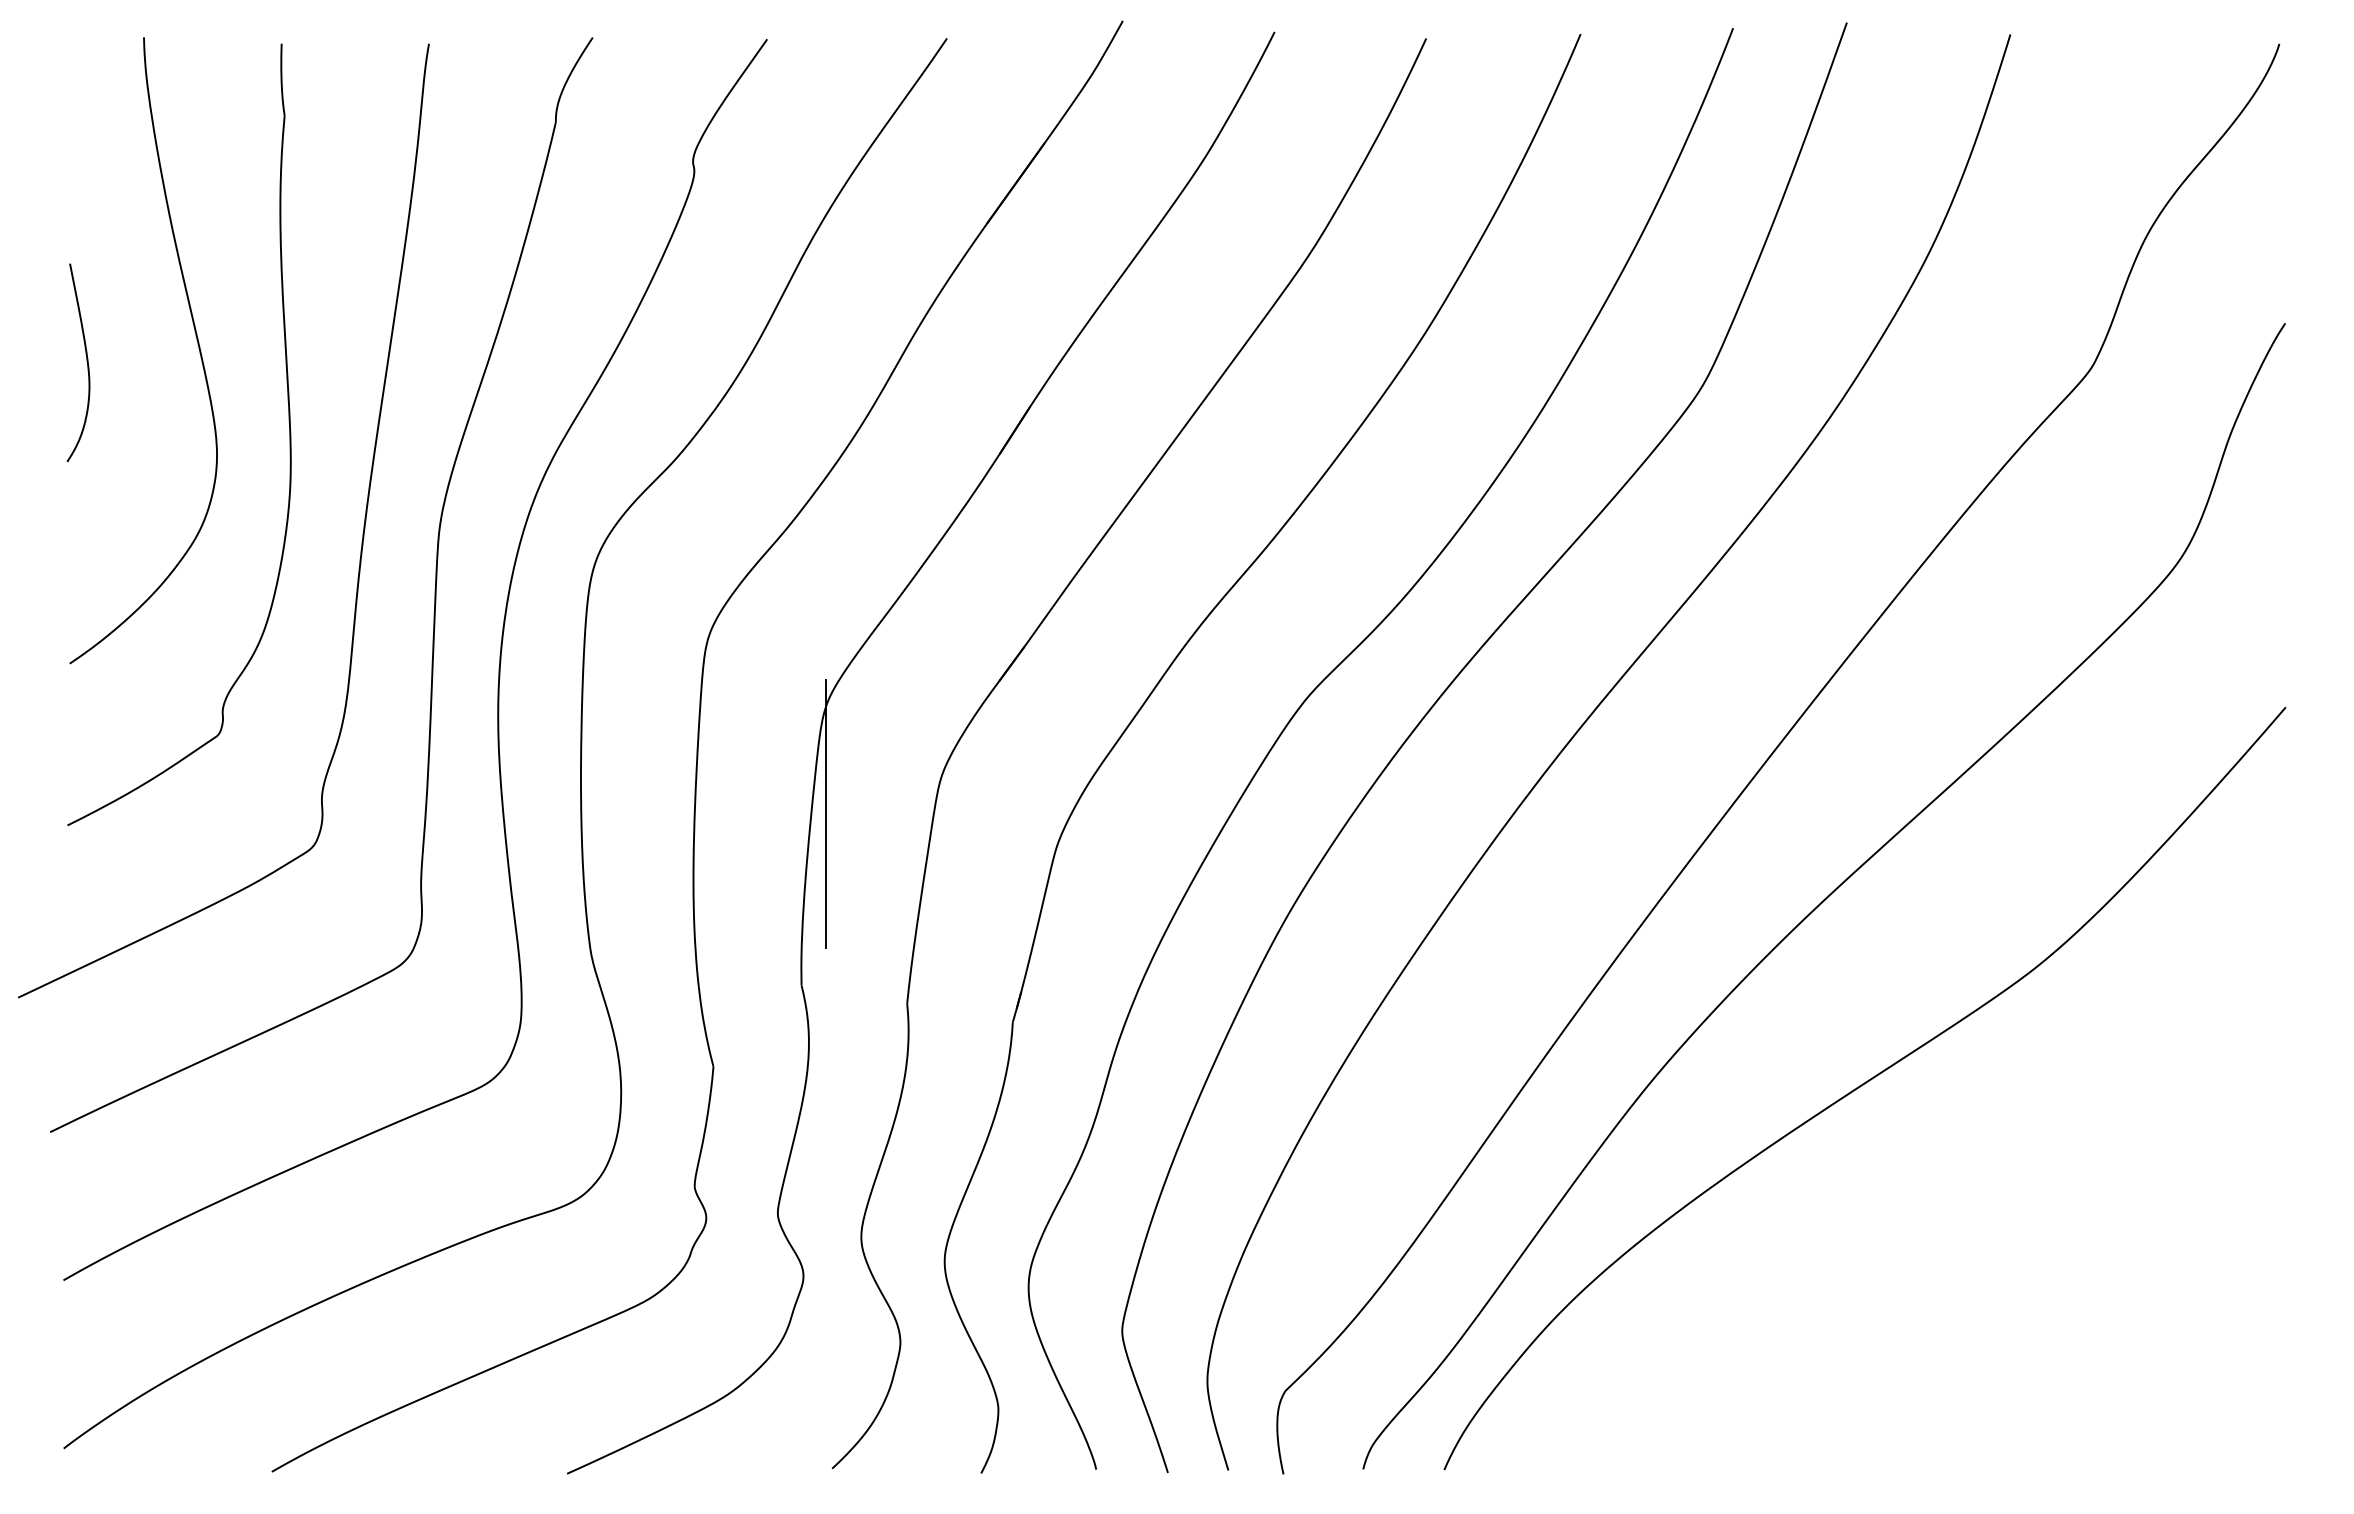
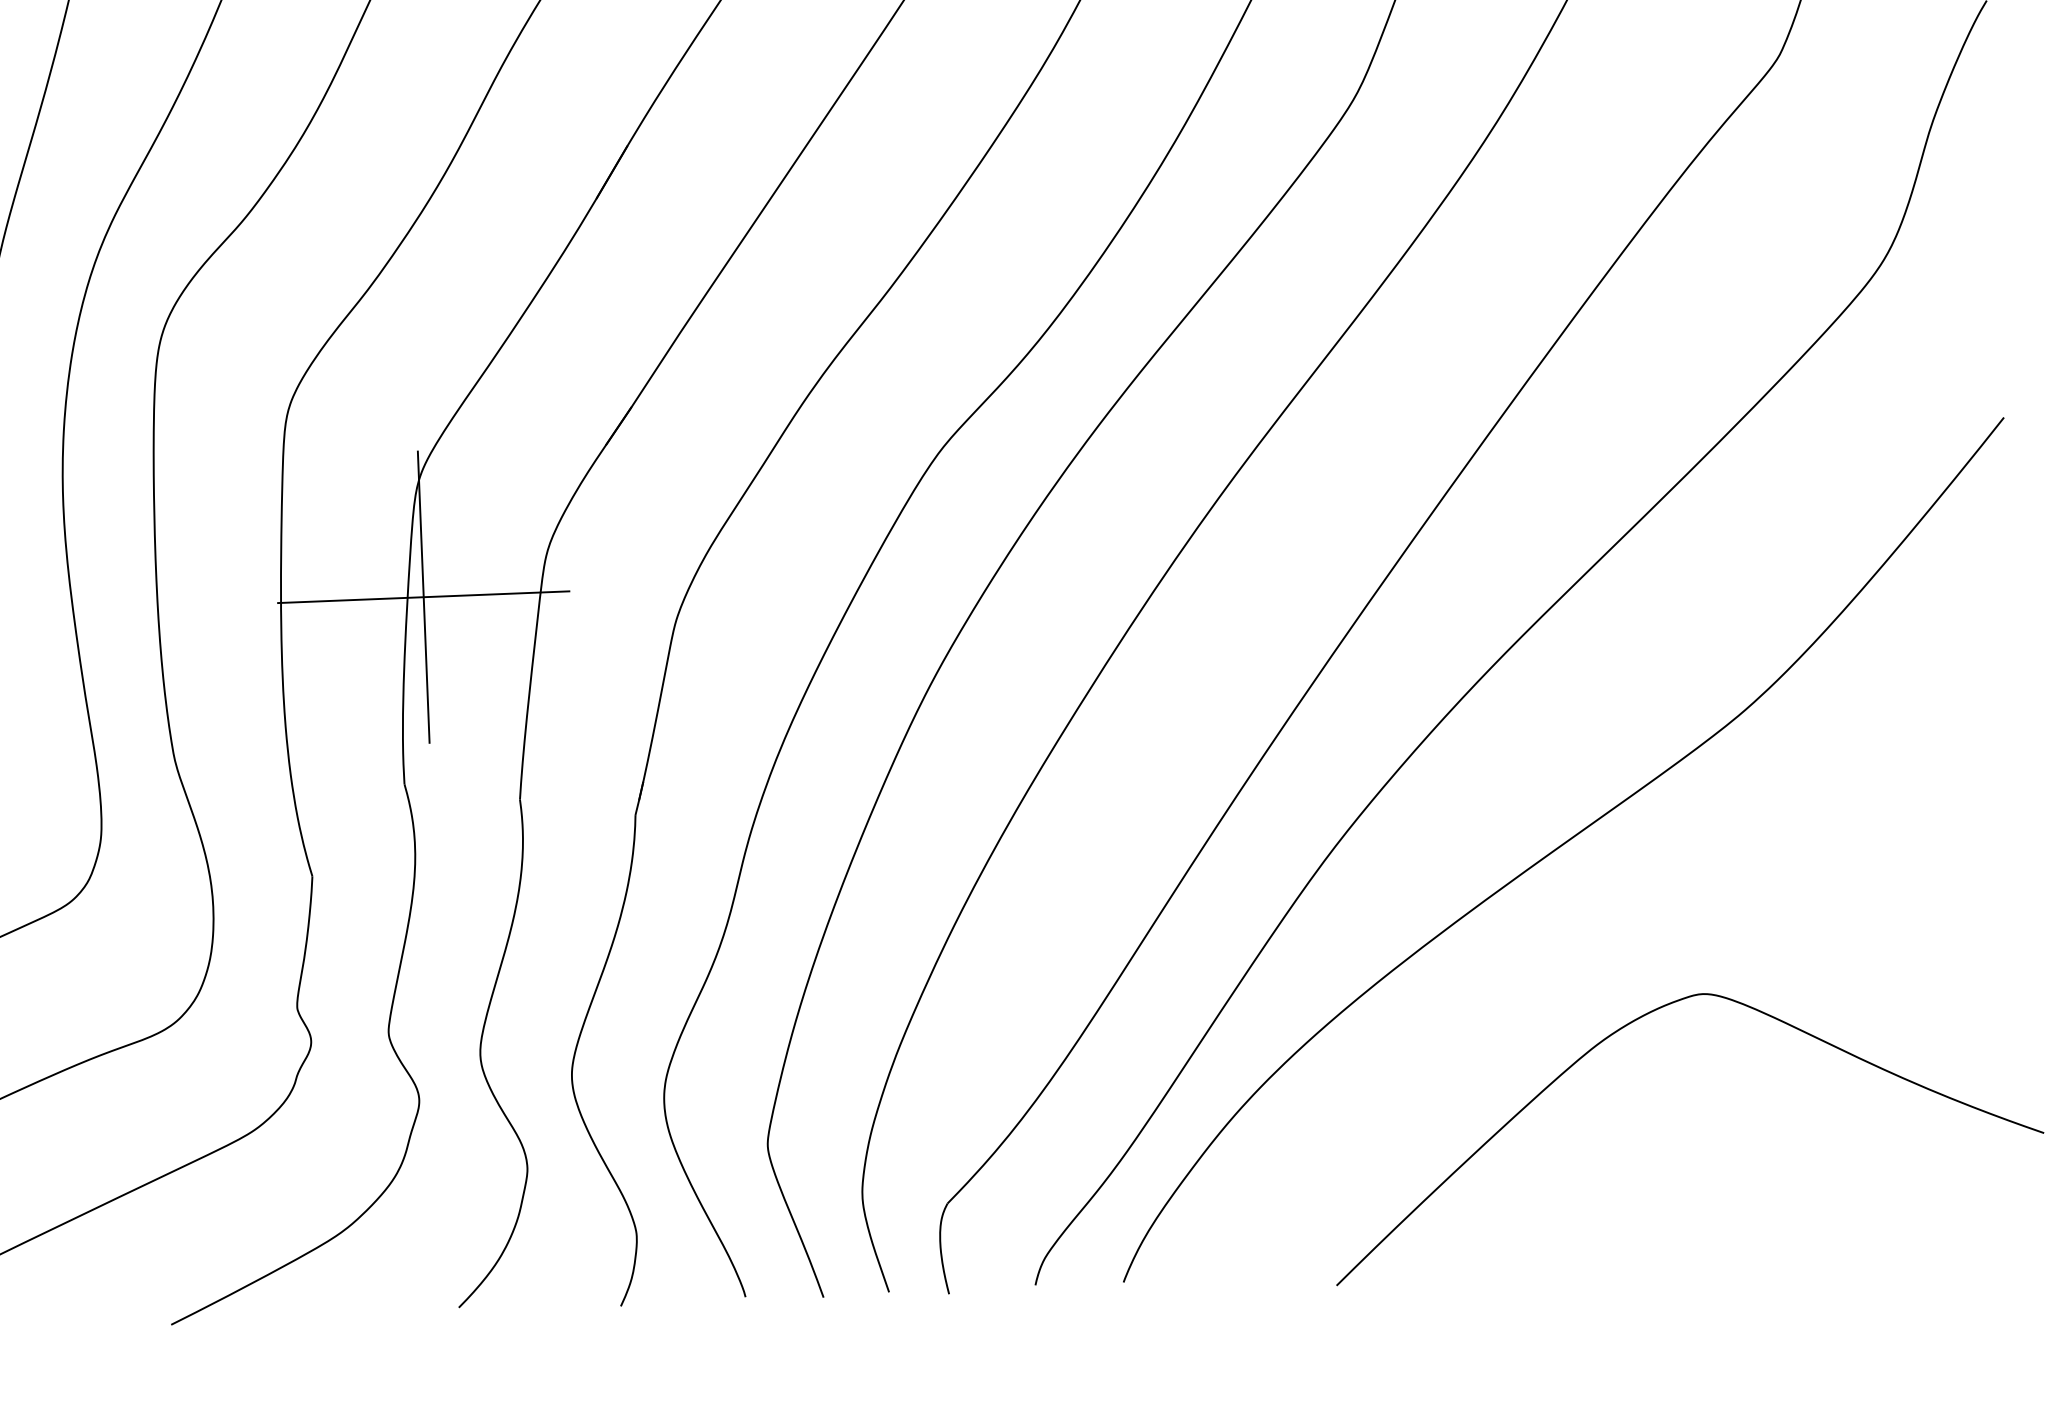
line: (826, 814) -> (424, 597), added
curve: (1914, 1254) -> (1624, 1027), added

